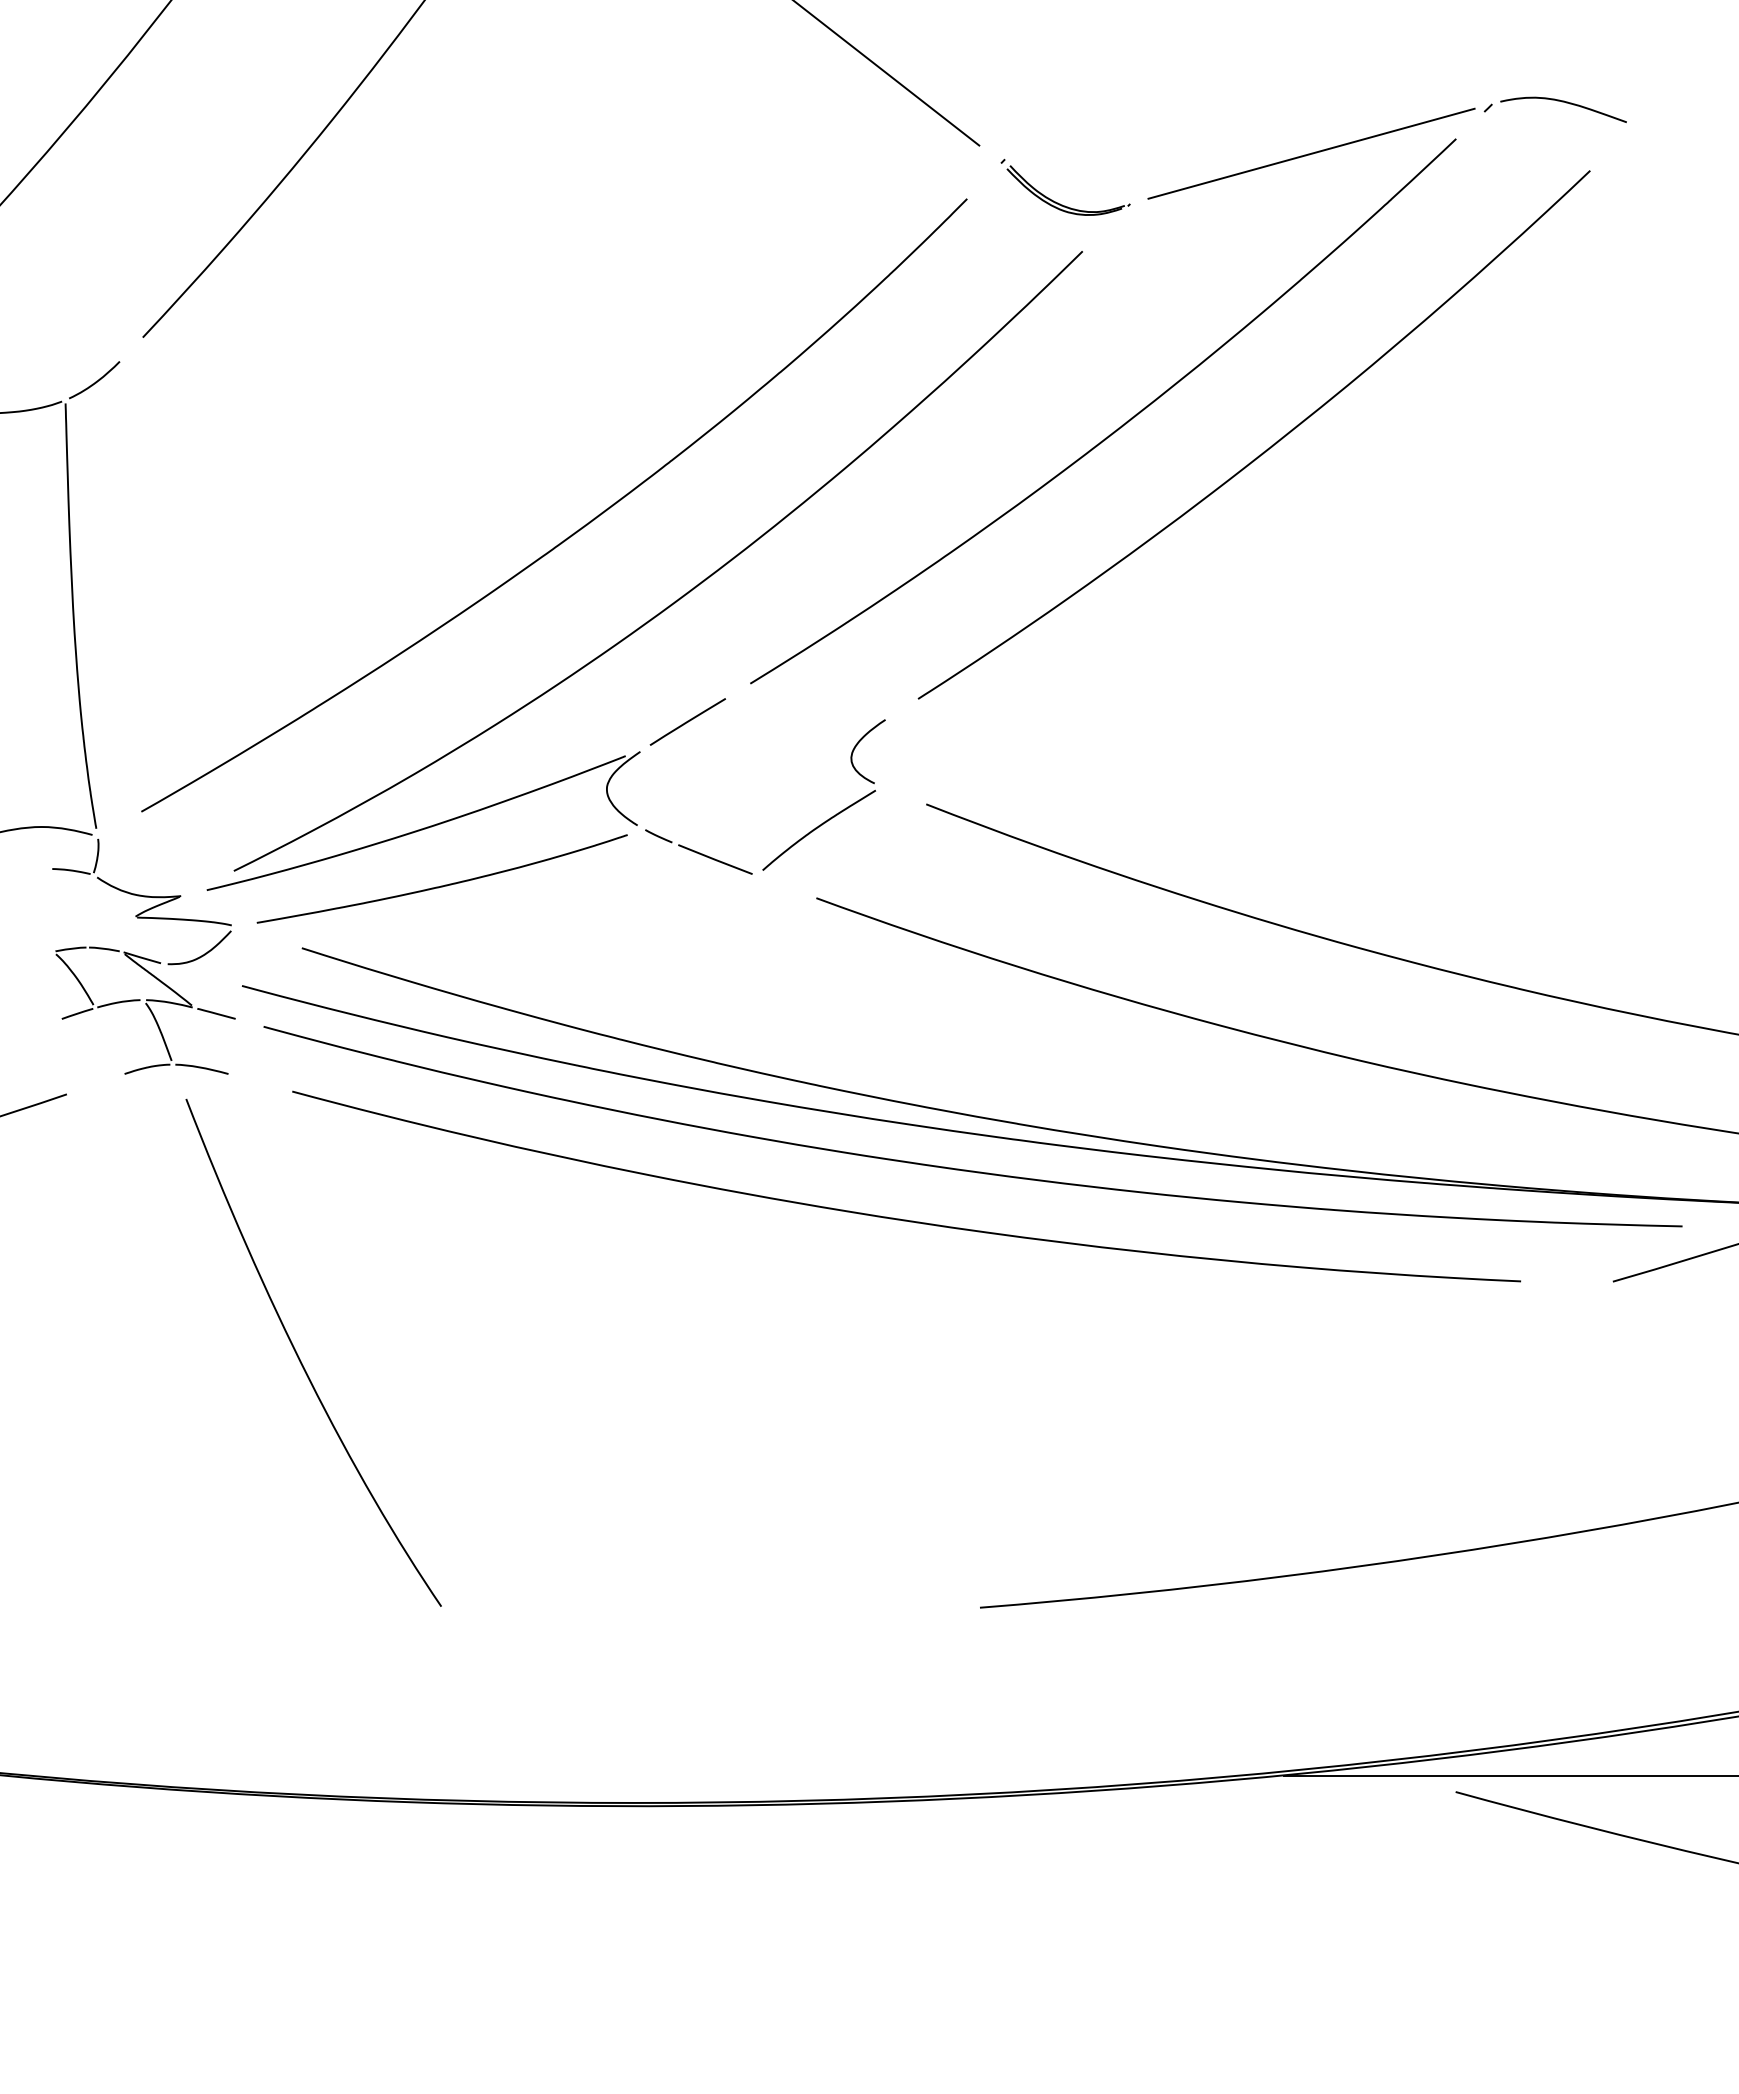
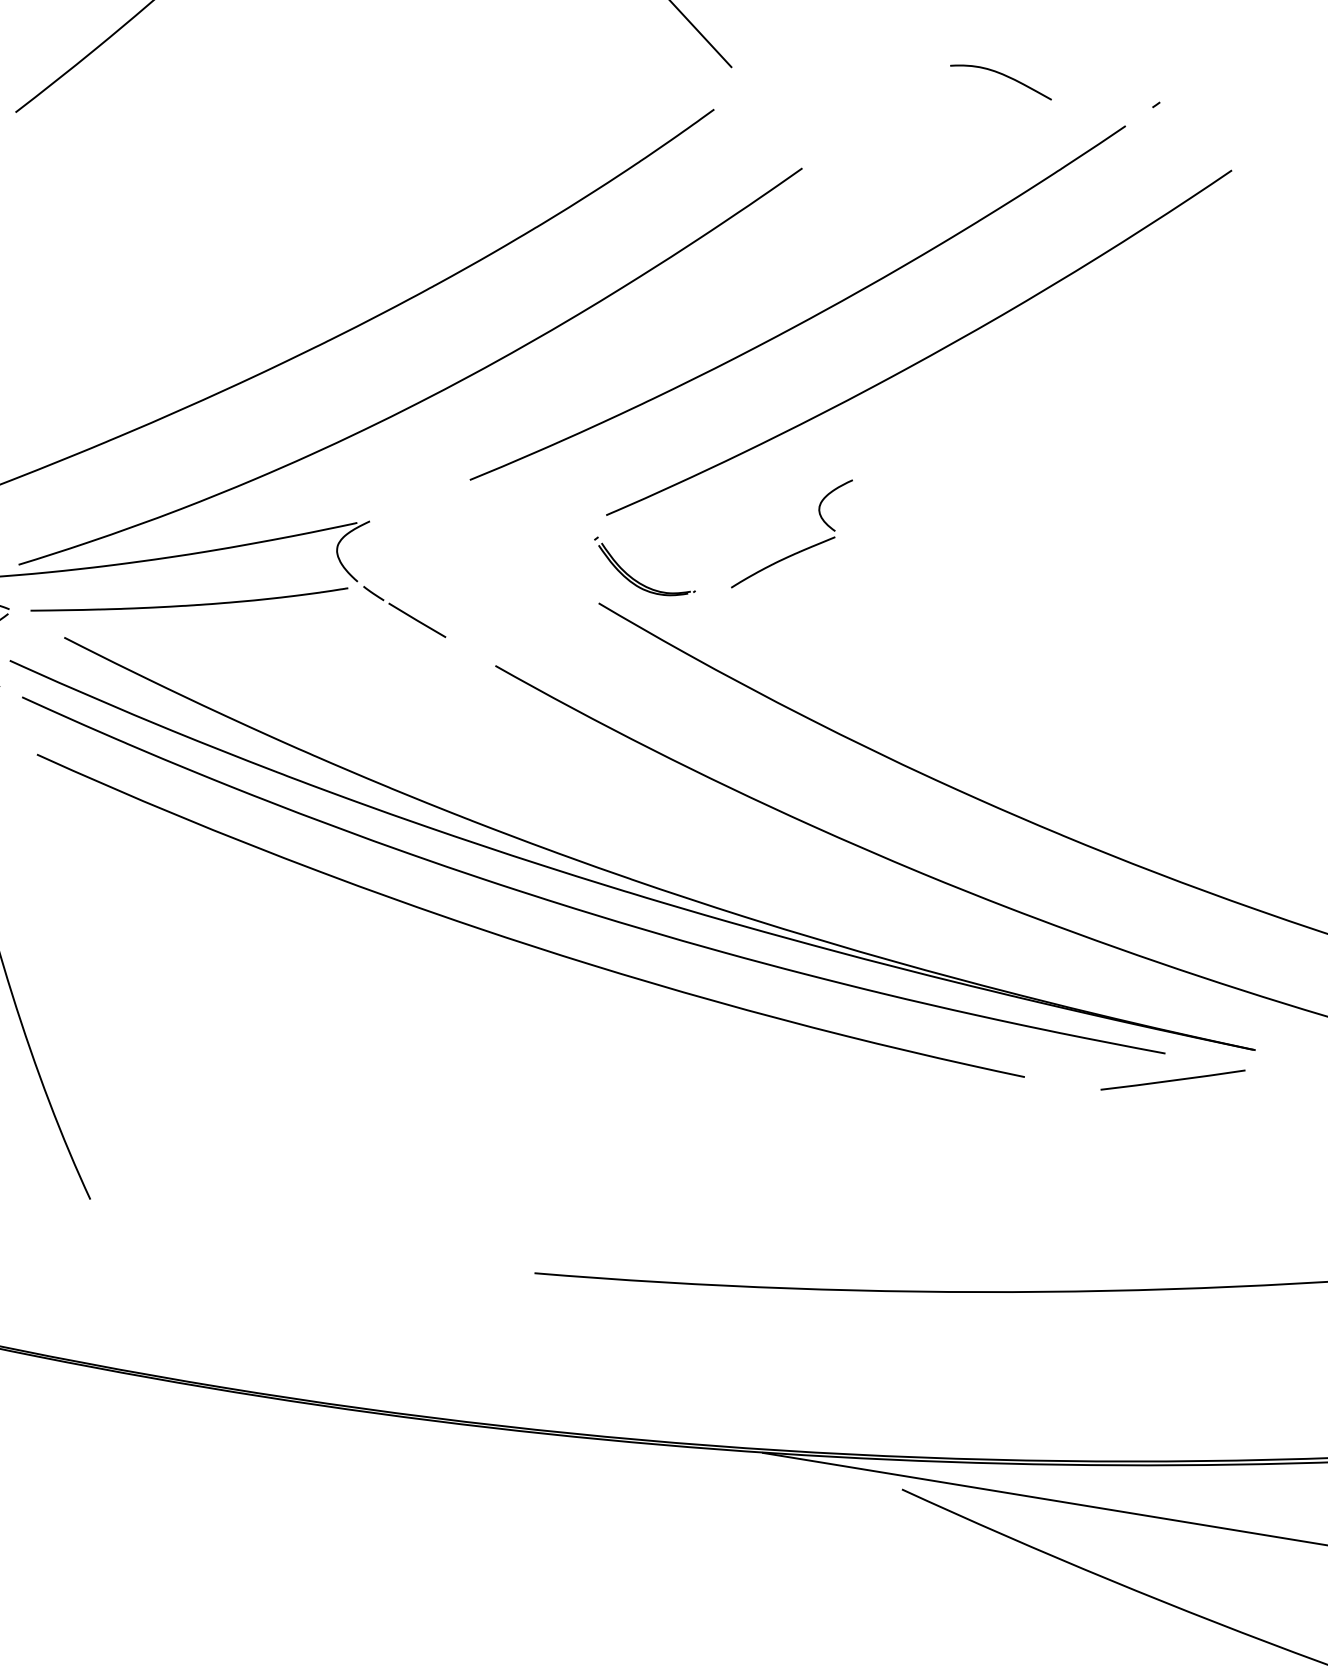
curve: (1566, 103) -> (1004, 76), moved
line: (1311, 153) -> (1004, 118), removed
part: (1058, 202) -> (636, 579), moved
line: (687, 721) -> (412, 502), removed
part: (836, 813) -> (799, 550), moved

